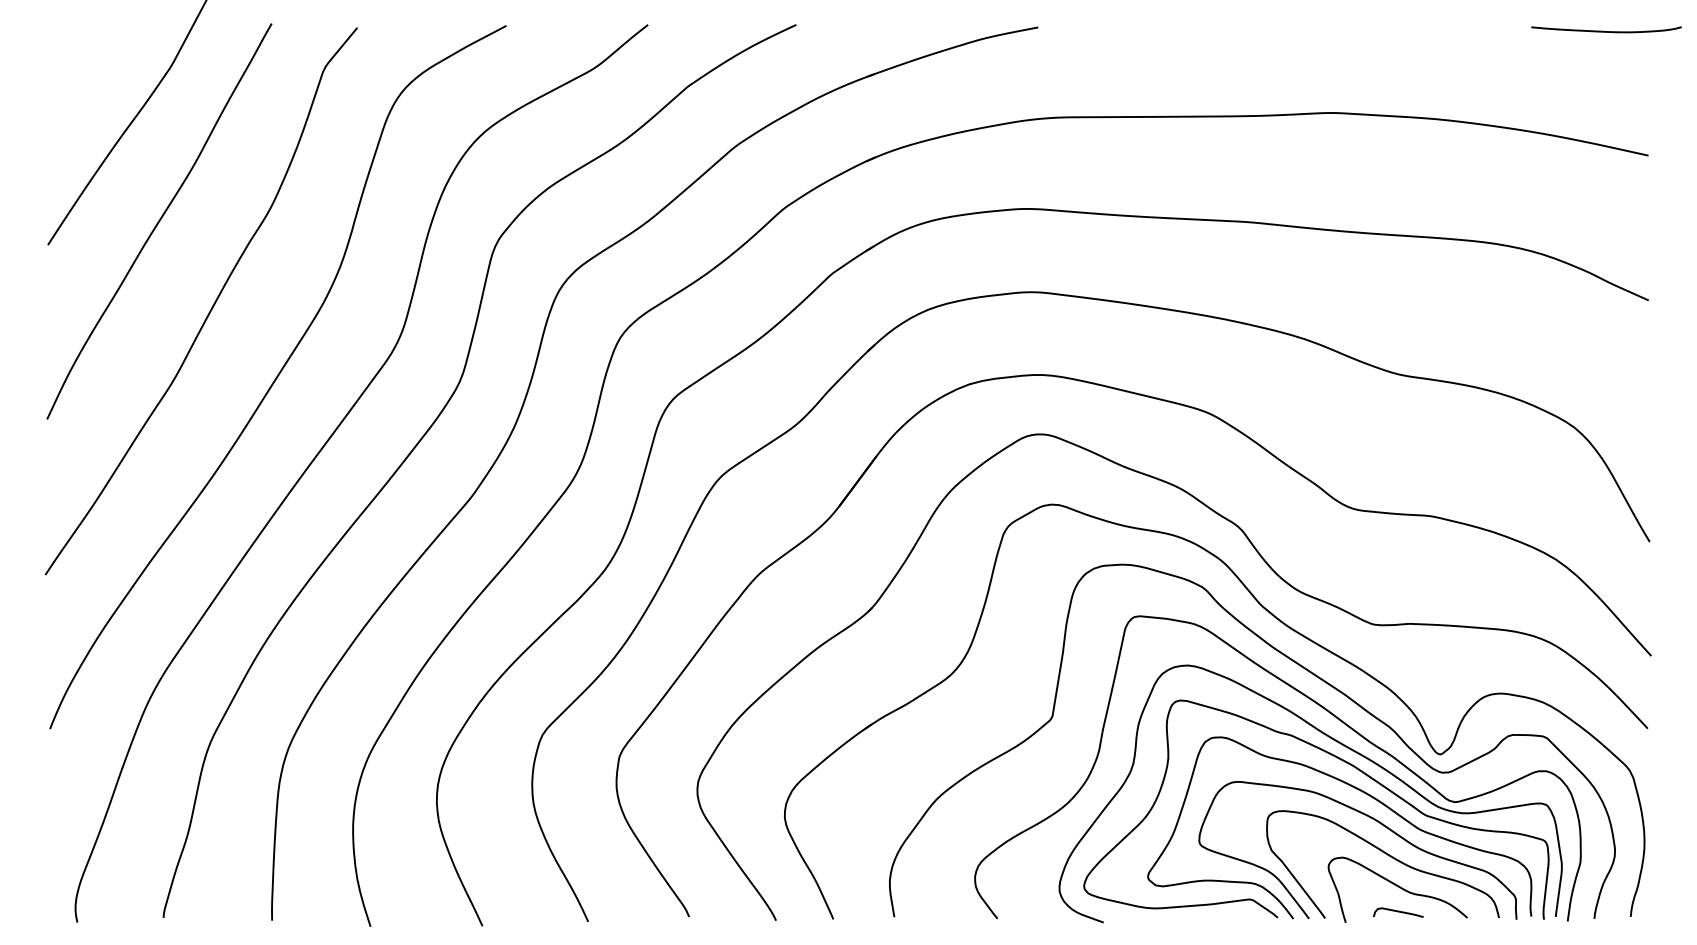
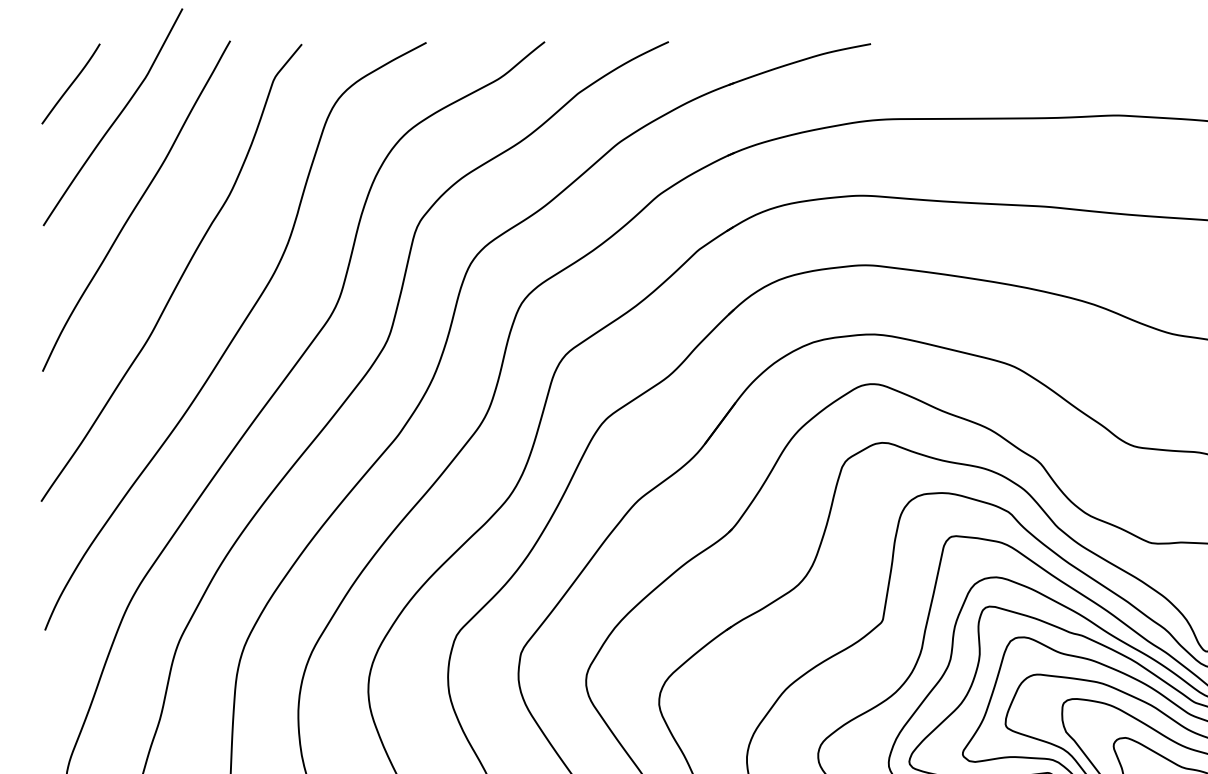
curve: (81, 74) -> (71, 83), added

